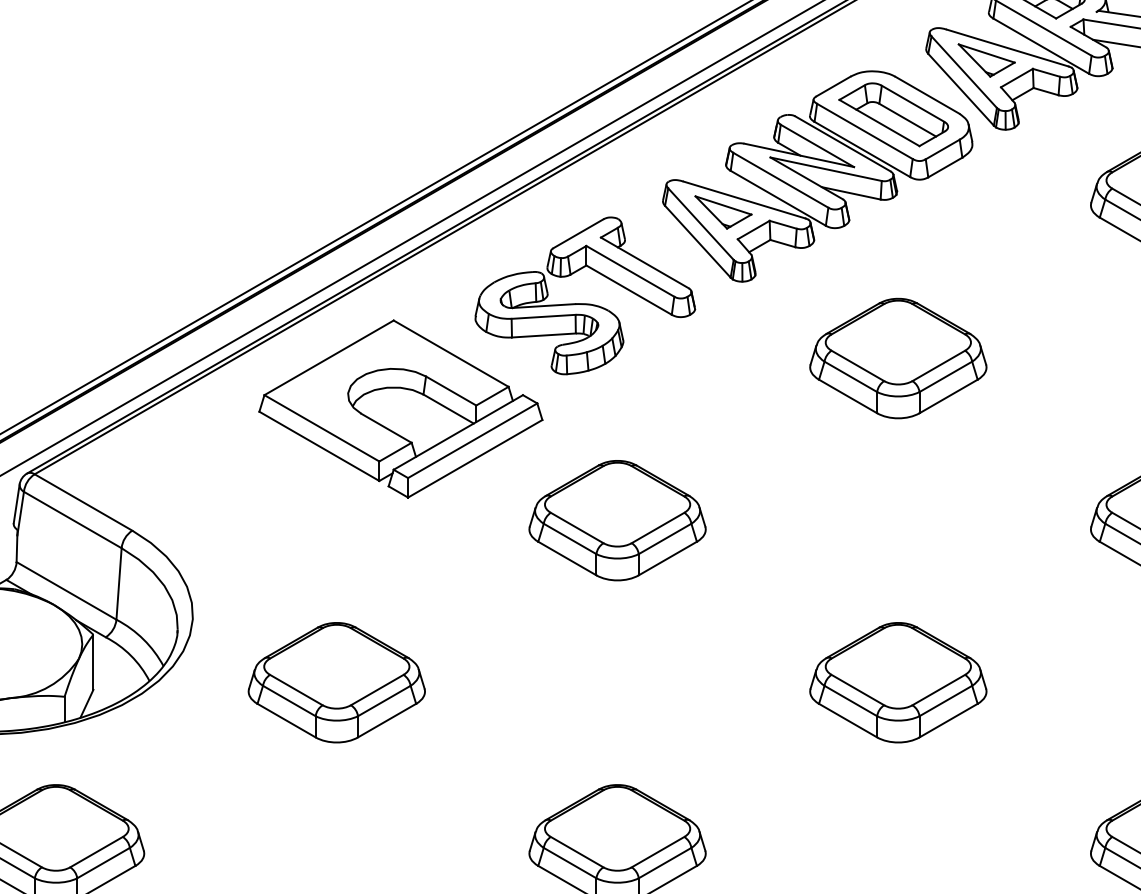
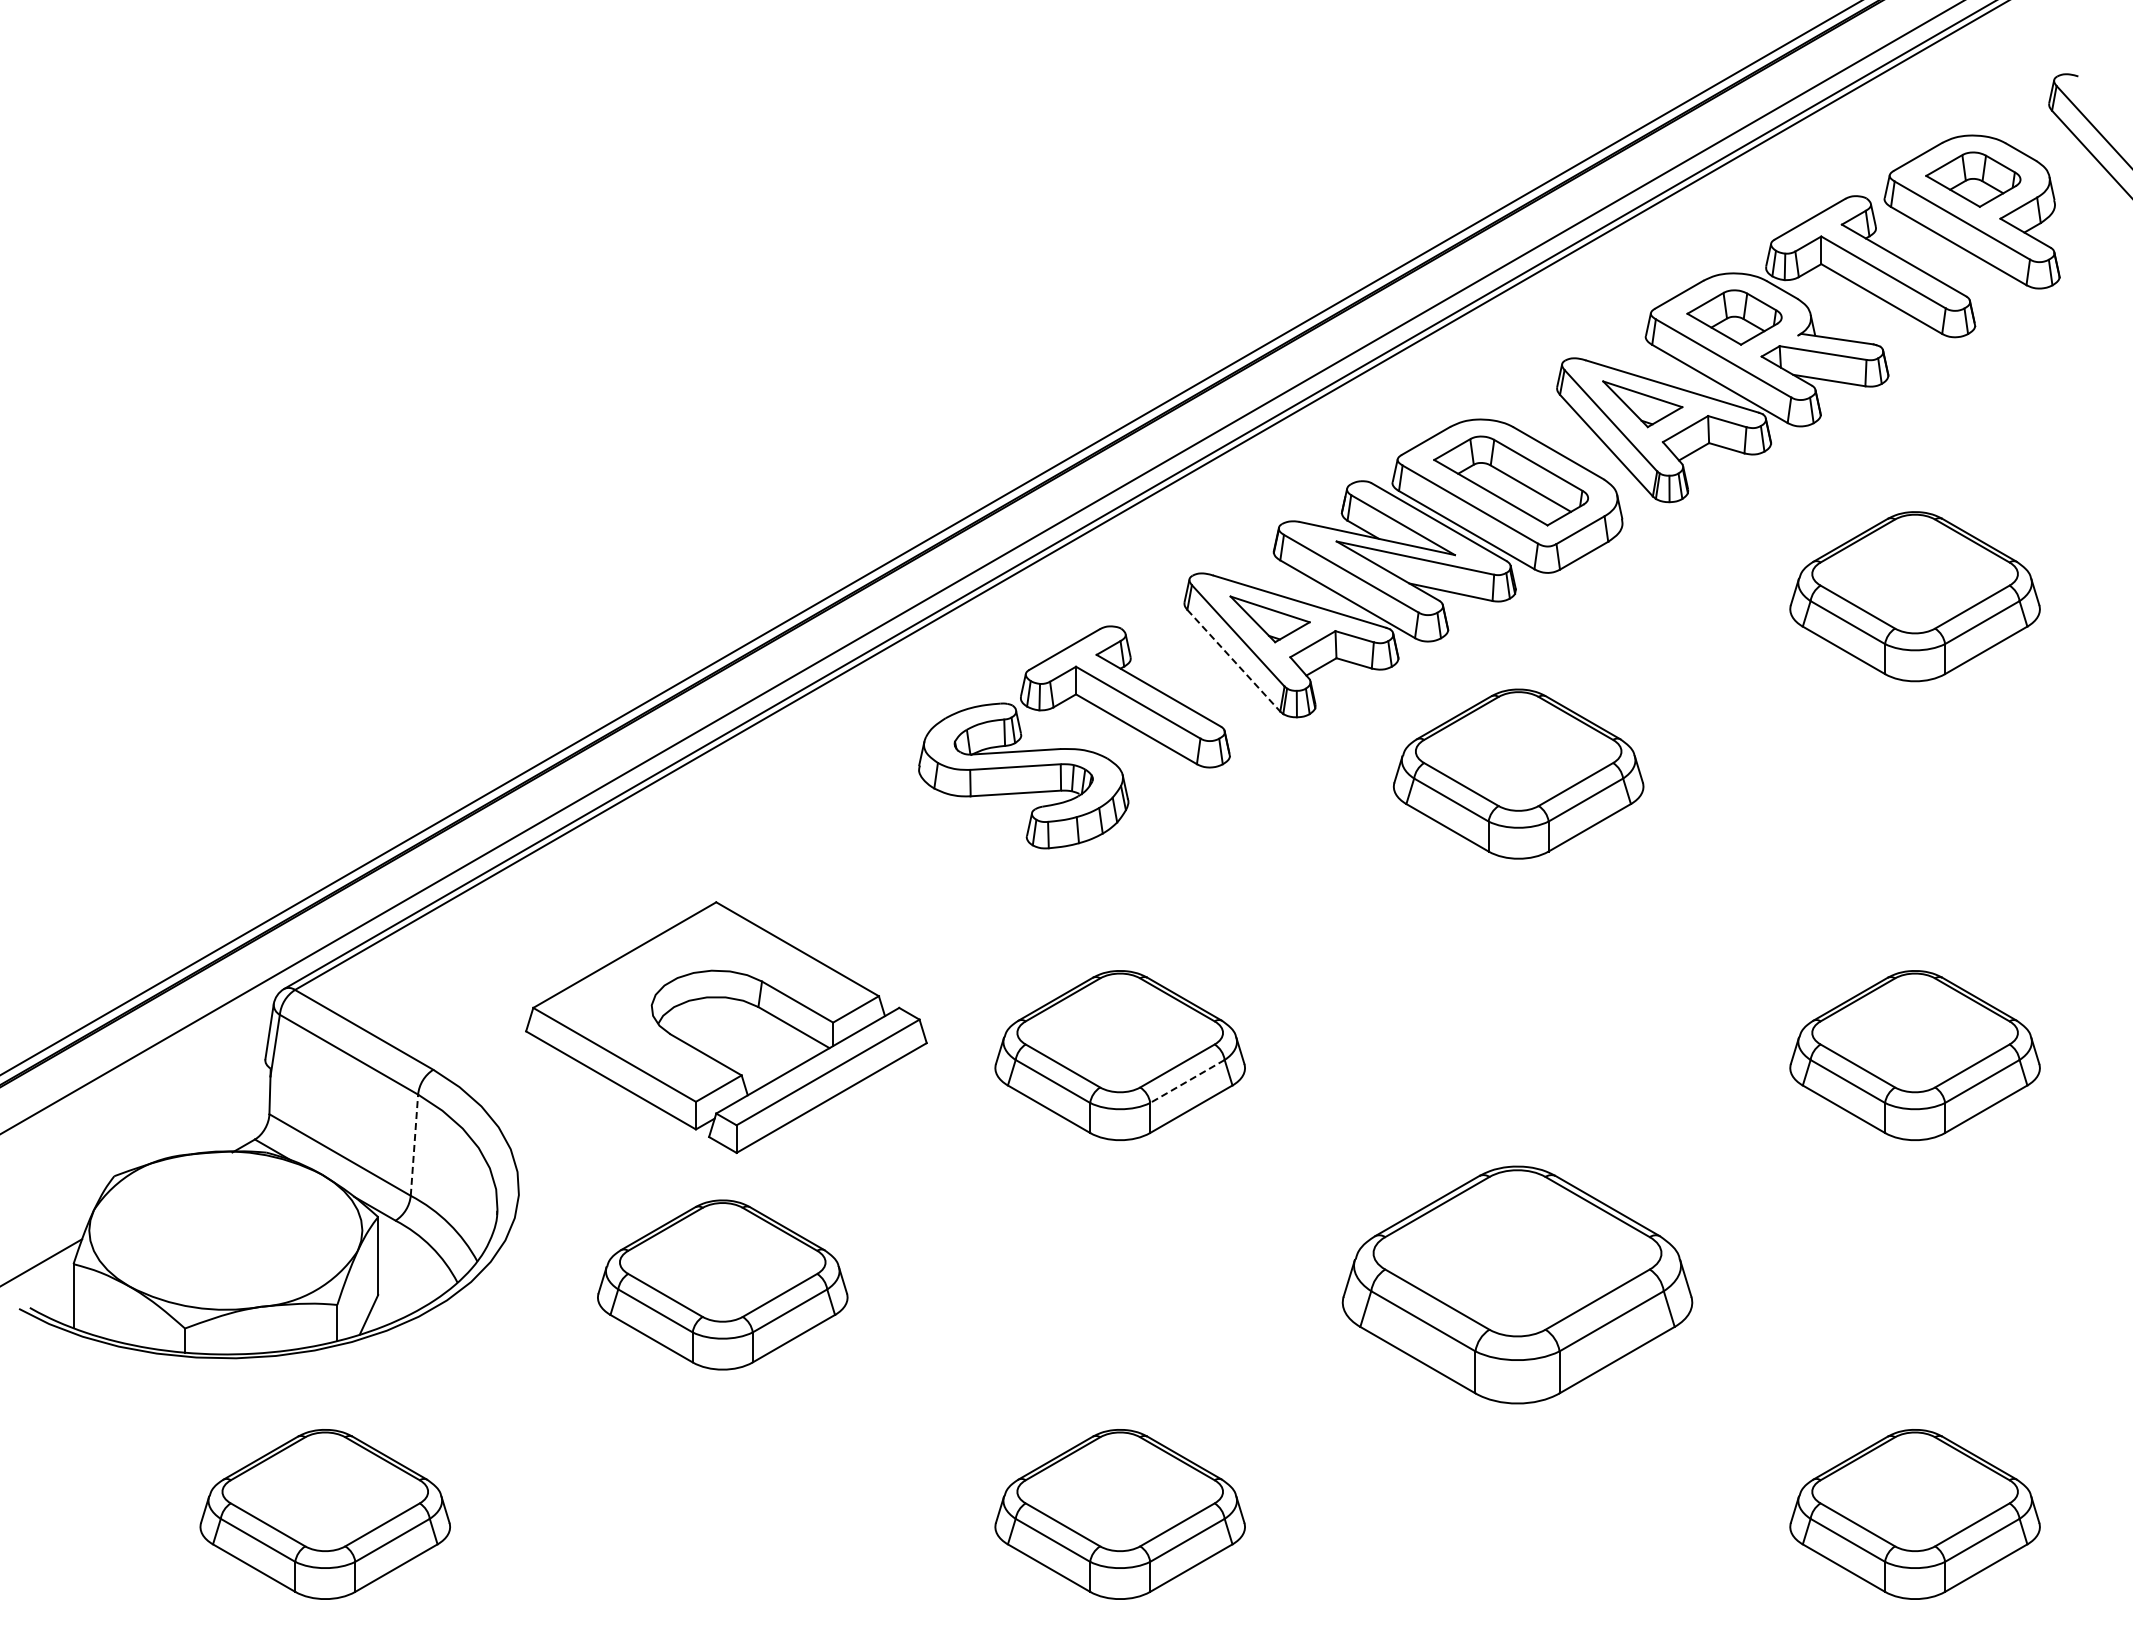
line: (697, 241) -> (1233, 660), solid -> dashed
part: (898, 358) -> (1518, 773), moved
part: (400, 408) -> (726, 1027), moved
line: (665, 538) -> (1187, 1081), solid -> dashed
line: (119, 584) -> (414, 1145), solid -> dashed
part: (898, 682) -> (1517, 1284), size x1.4

